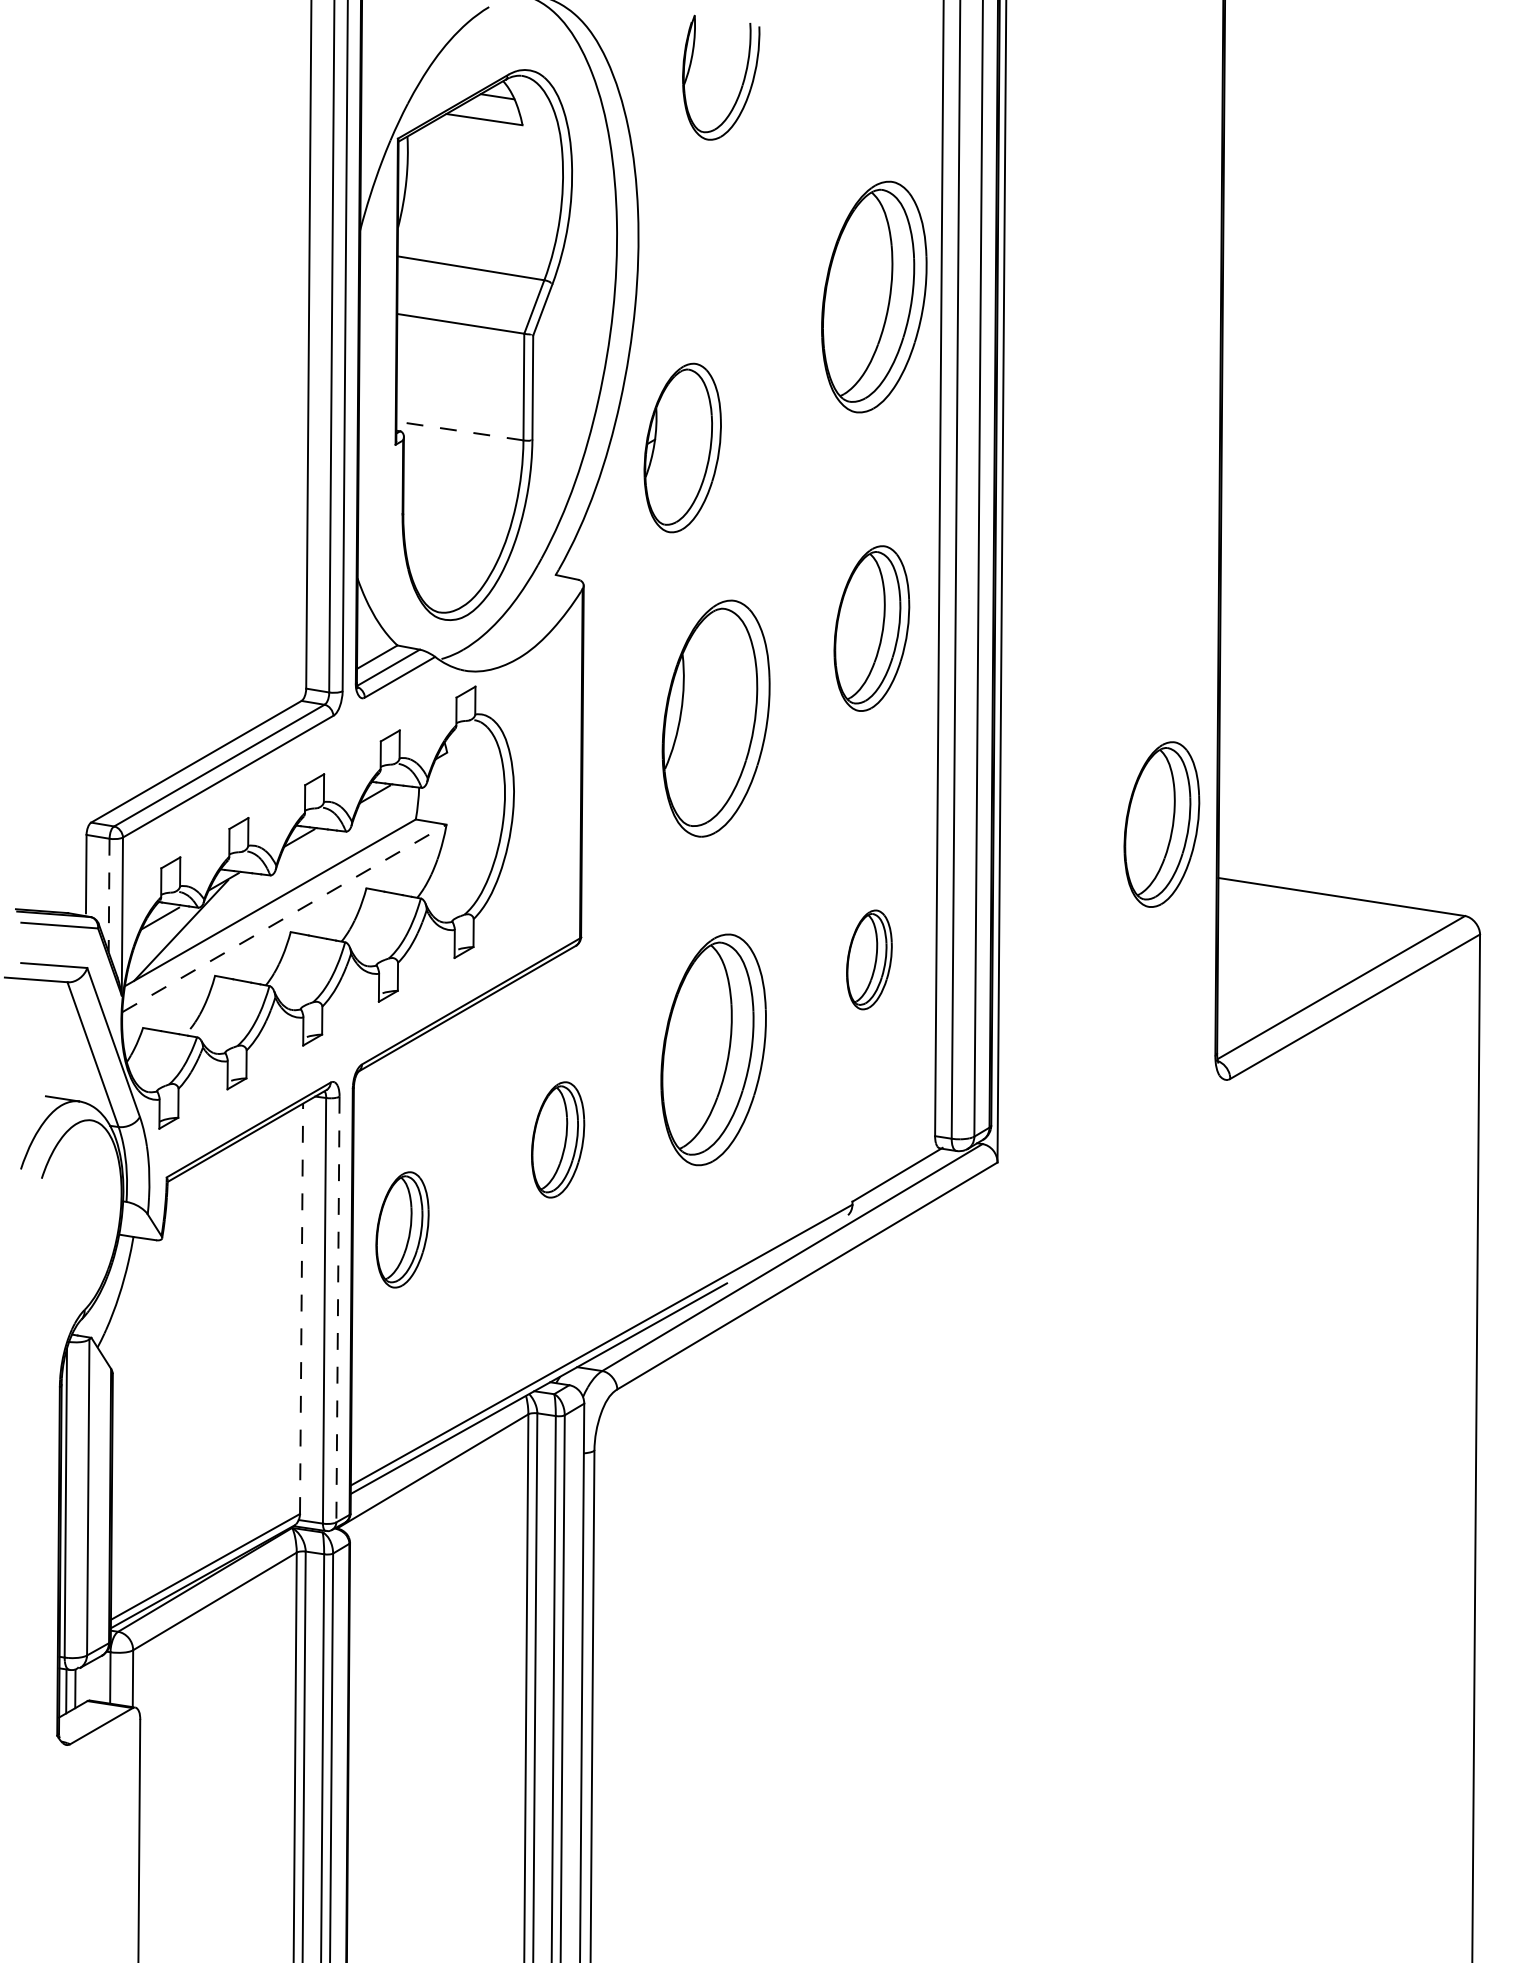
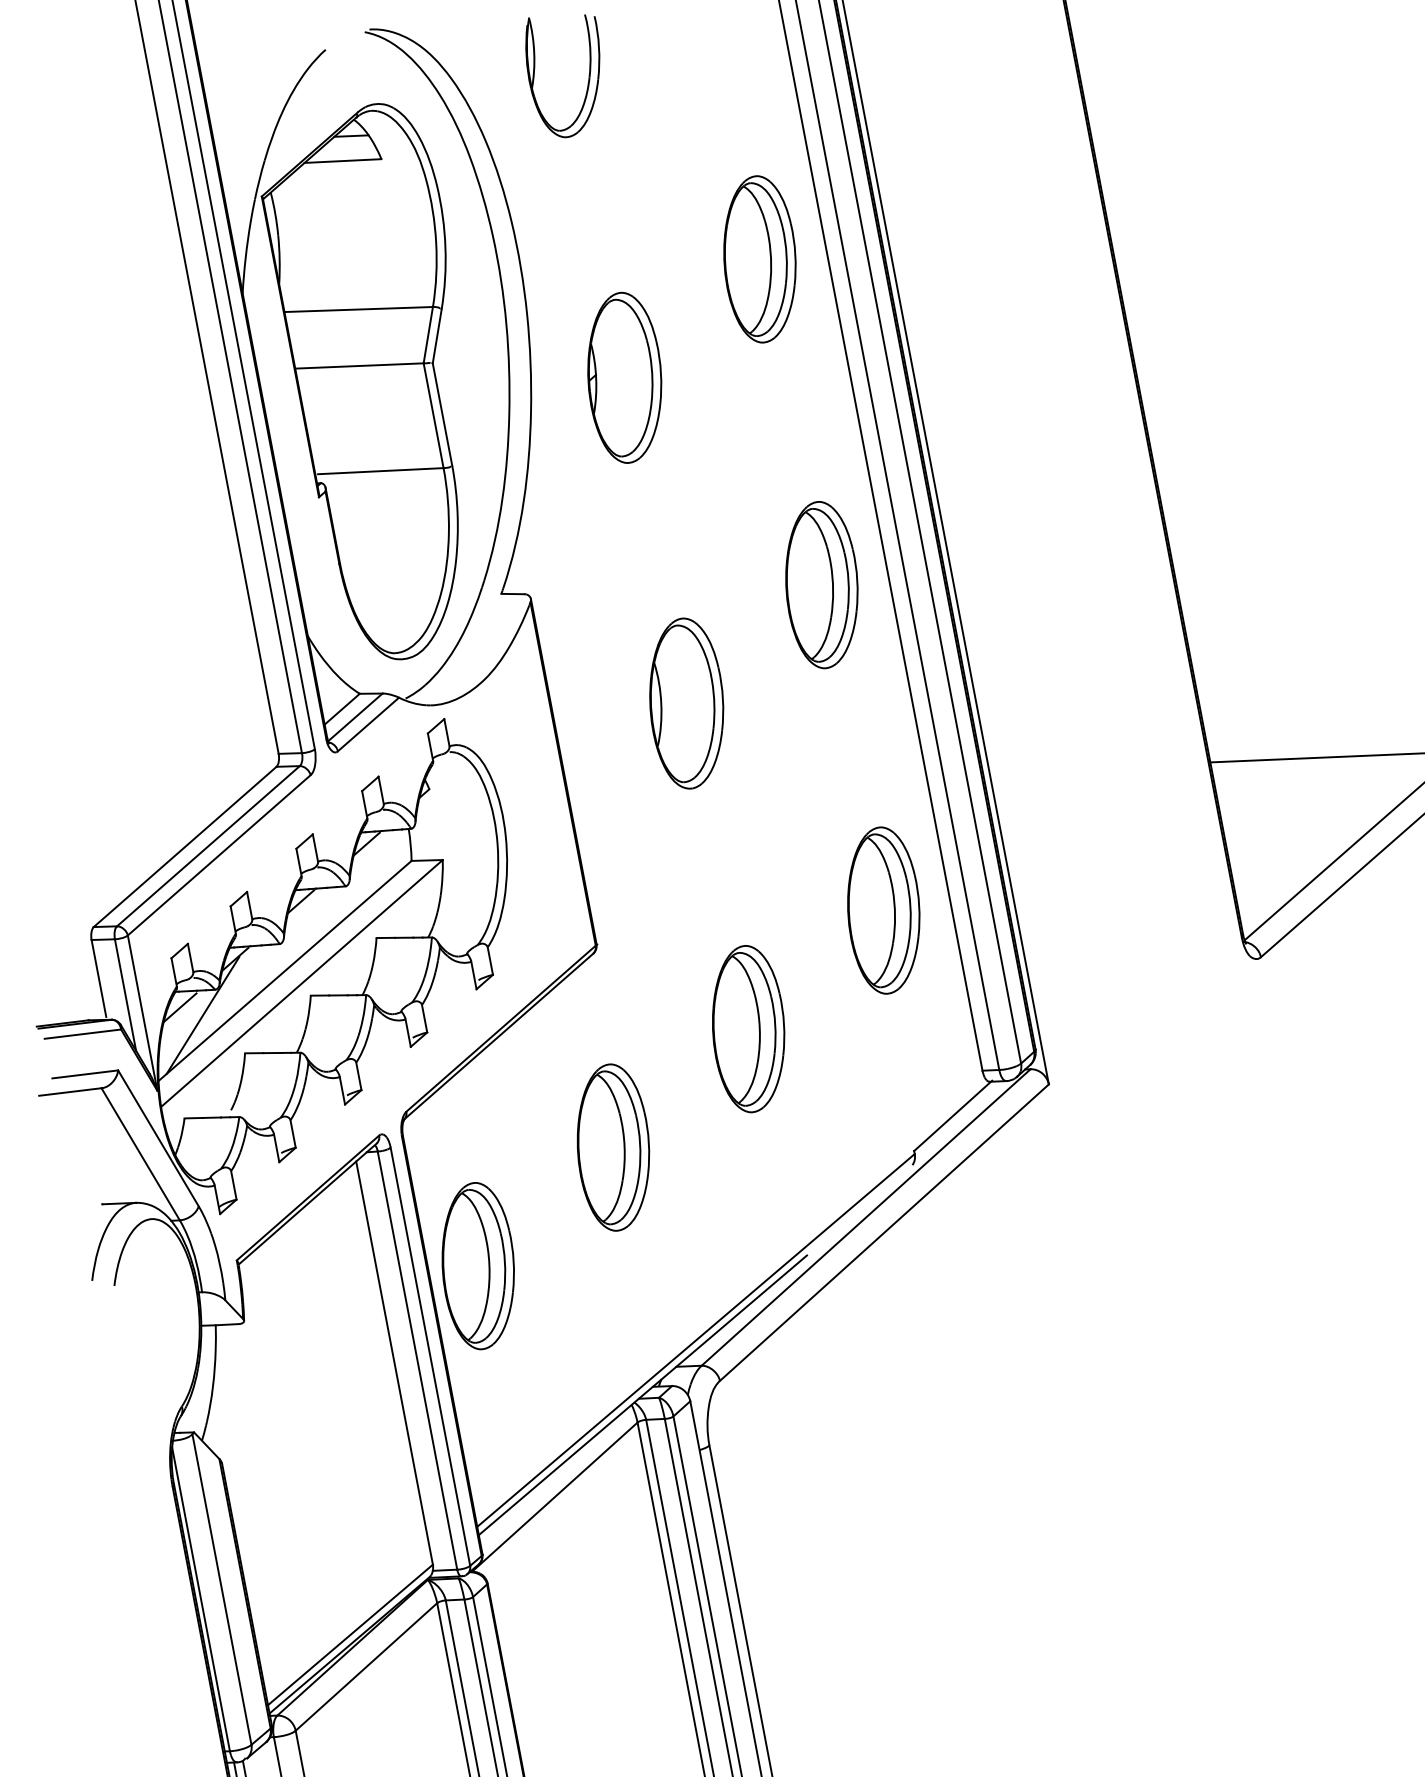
part: (874, 296) -> (759, 258), size x0.71
line: (461, 431) -> (381, 471), dashed -> solid
part: (682, 447) -> (624, 377), moved
part: (716, 718) -> (686, 703), size x0.71
part: (1161, 824) -> (1144, 720), removed
line: (109, 895) -> (125, 994), dashed -> solid
line: (284, 918) -> (302, 983), dashed -> solid
part: (869, 959) -> (883, 910), size x1.67
part: (713, 1049) -> (748, 1028), size x0.71
part: (557, 1139) -> (612, 1147), size x1.43
part: (402, 1229) -> (478, 1265), size x1.43
line: (301, 1308) -> (394, 1362), dashed -> solid
line: (337, 1309) -> (429, 1356), dashed -> solid

